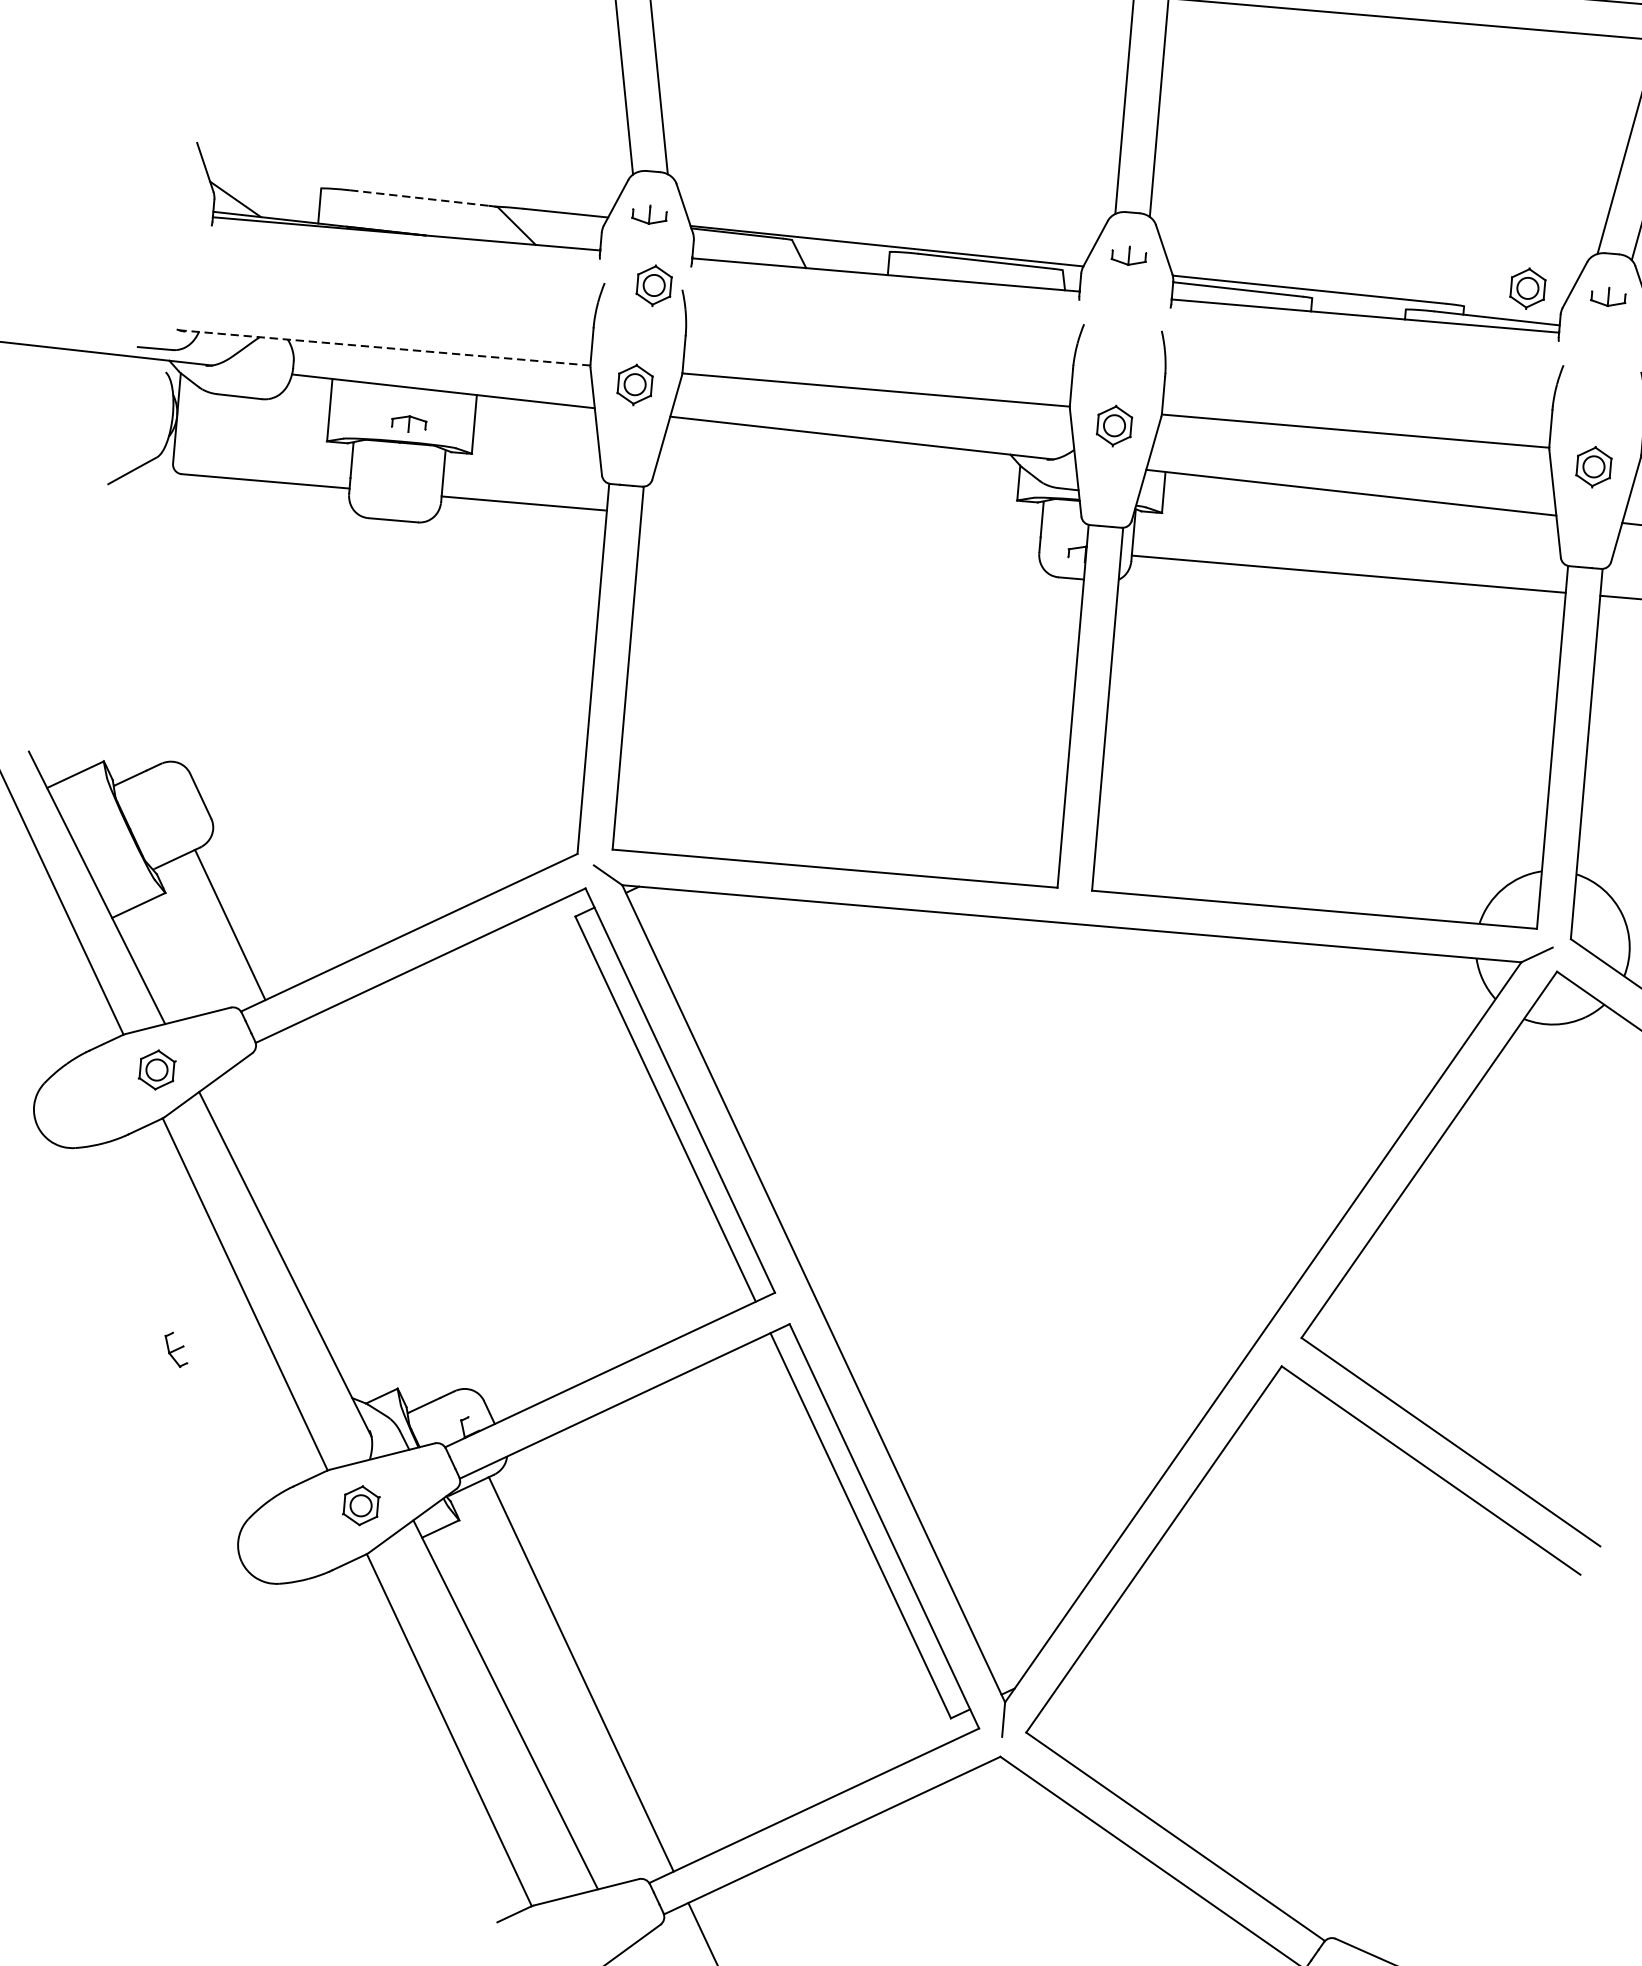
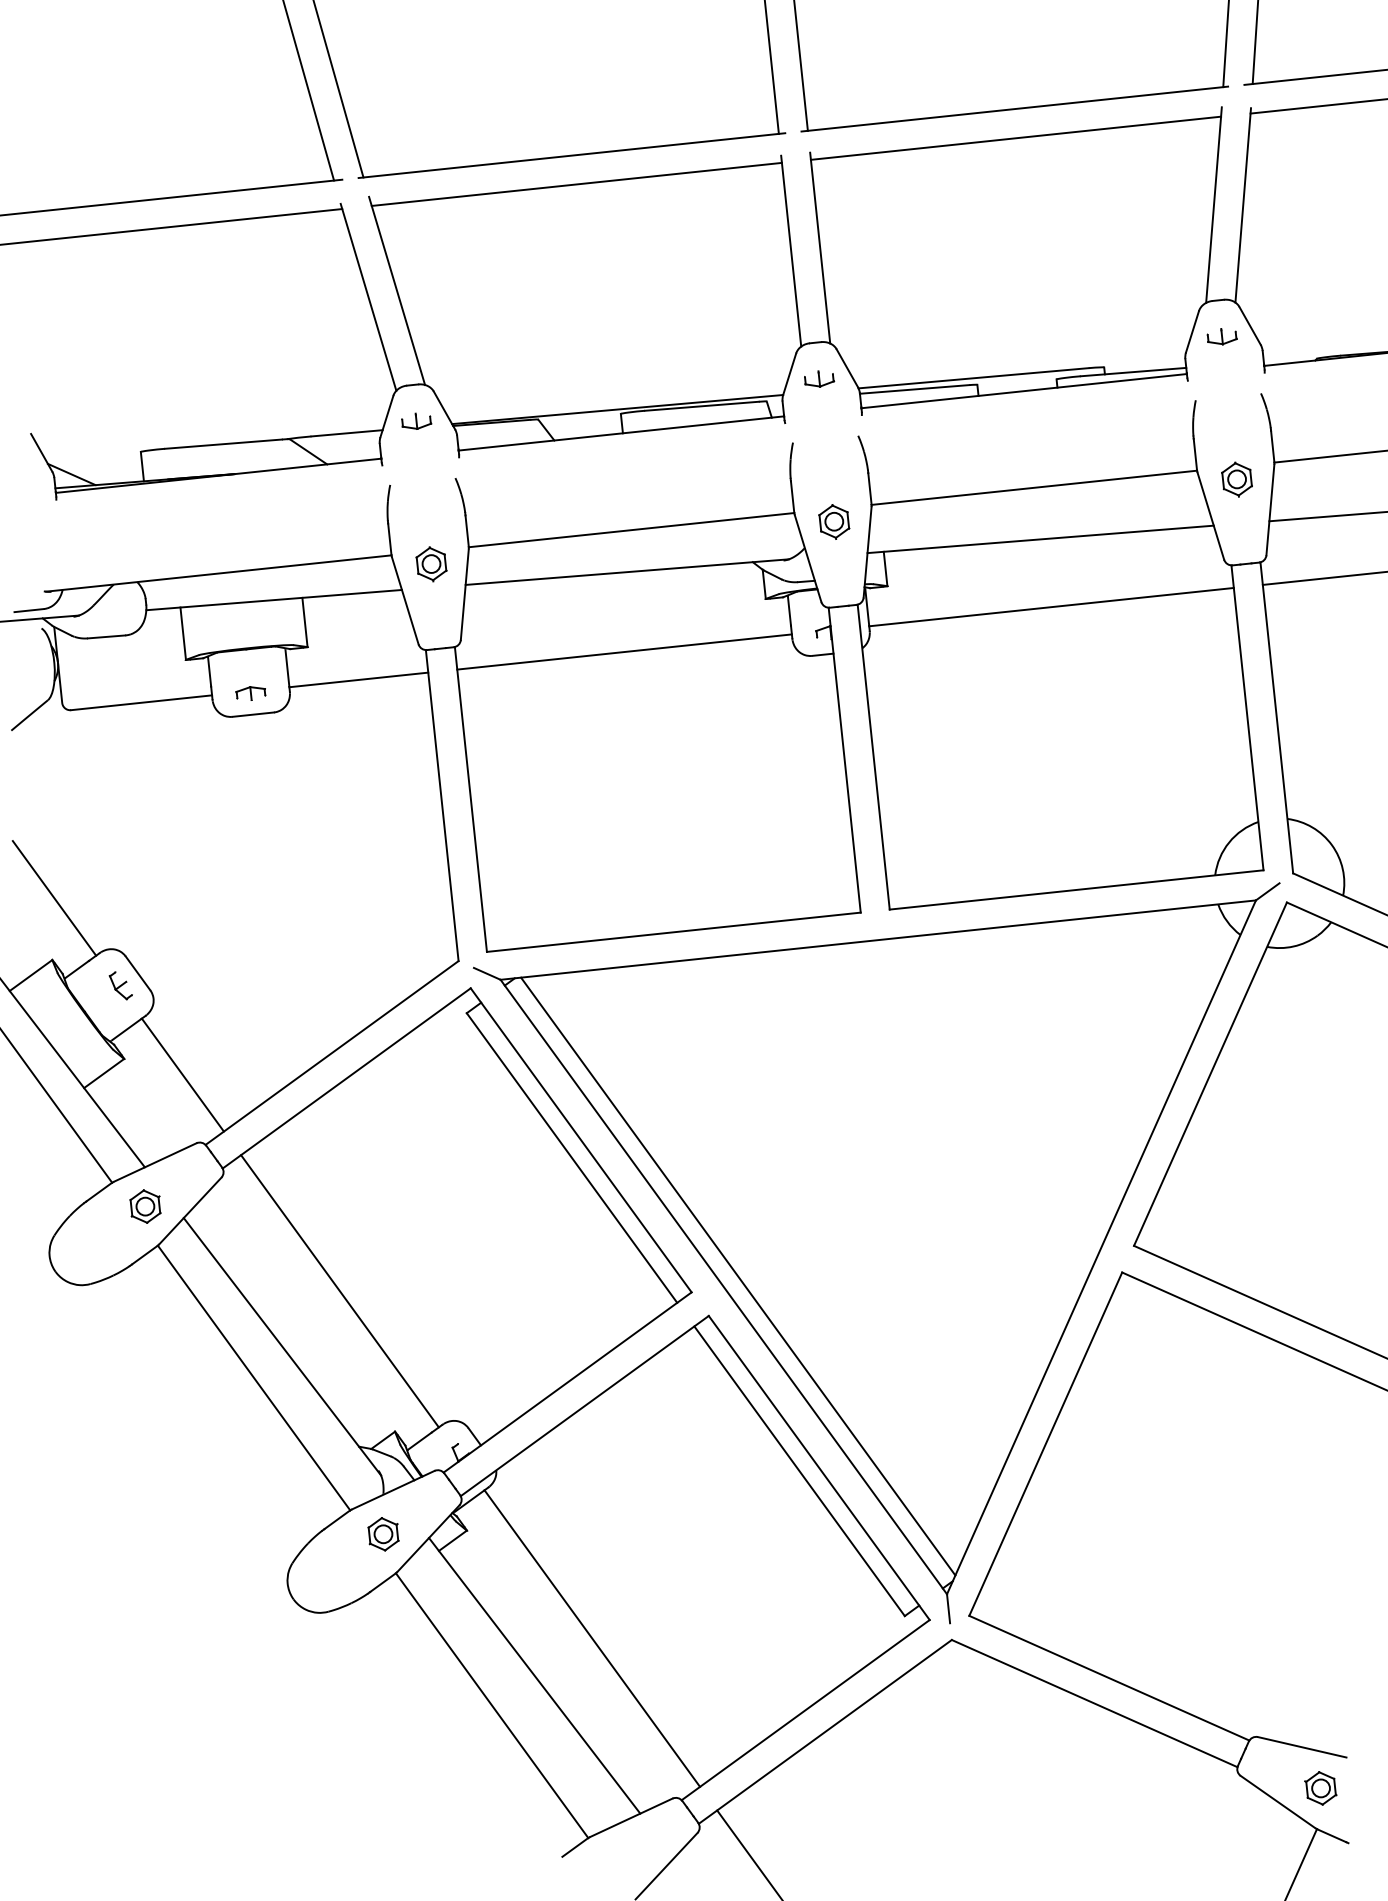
line: (419, 198) -> (223, 444), dashed -> solid
part: (654, 286) -> (431, 479), removed
part: (1527, 288) -> (1153, 342), removed
line: (384, 347) -> (218, 573), dashed -> solid
part: (408, 423) -> (250, 693), moved
line: (840, 530) -> (624, 651), added
line: (120, 690) -> (54, 898), added
line: (364, 1212) -> (339, 1291), added
line: (833, 1284) -> (738, 1276), added
part: (175, 1349) -> (120, 985), moved

